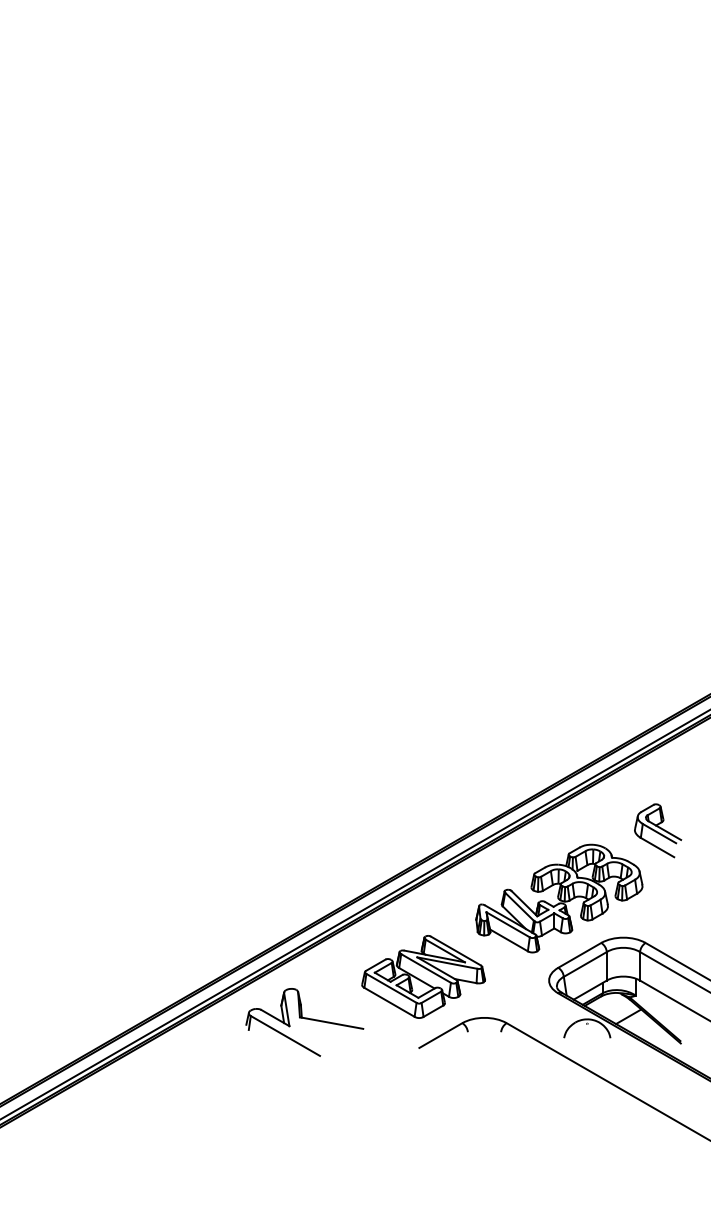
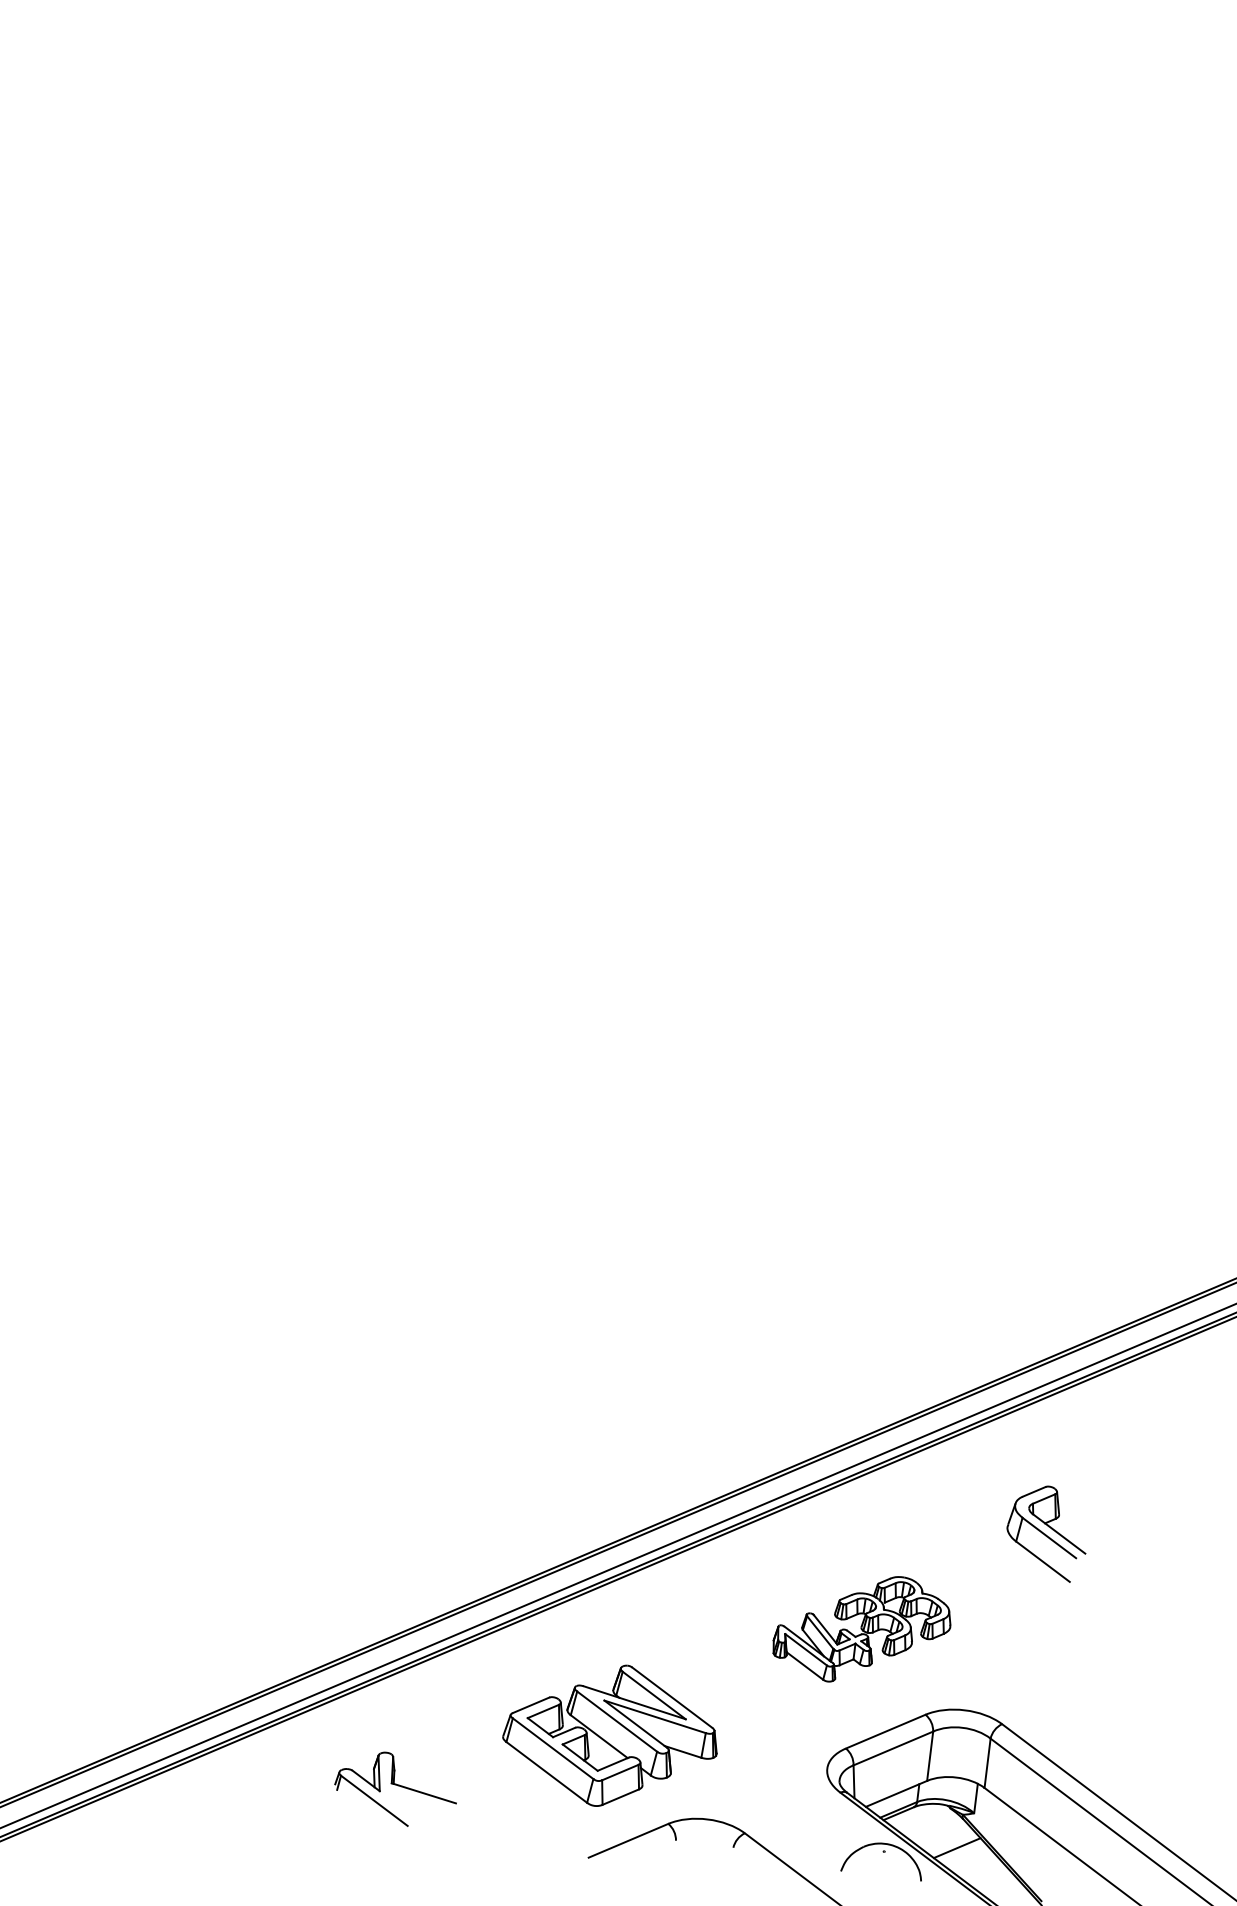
part: (559, 898) -> (862, 1628), size x0.6
part: (304, 1022) -> (395, 1789), size x0.6

